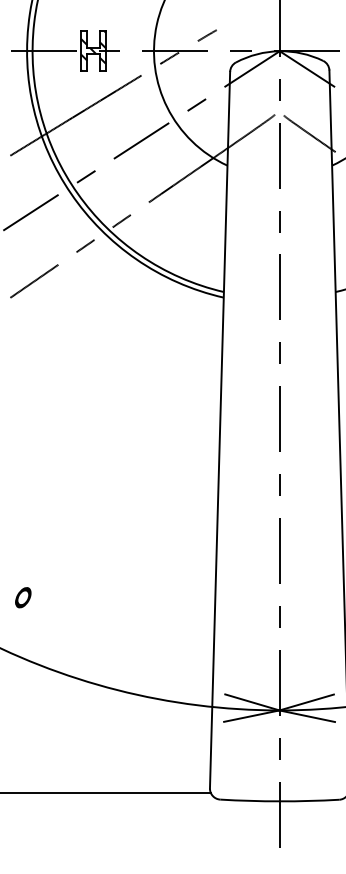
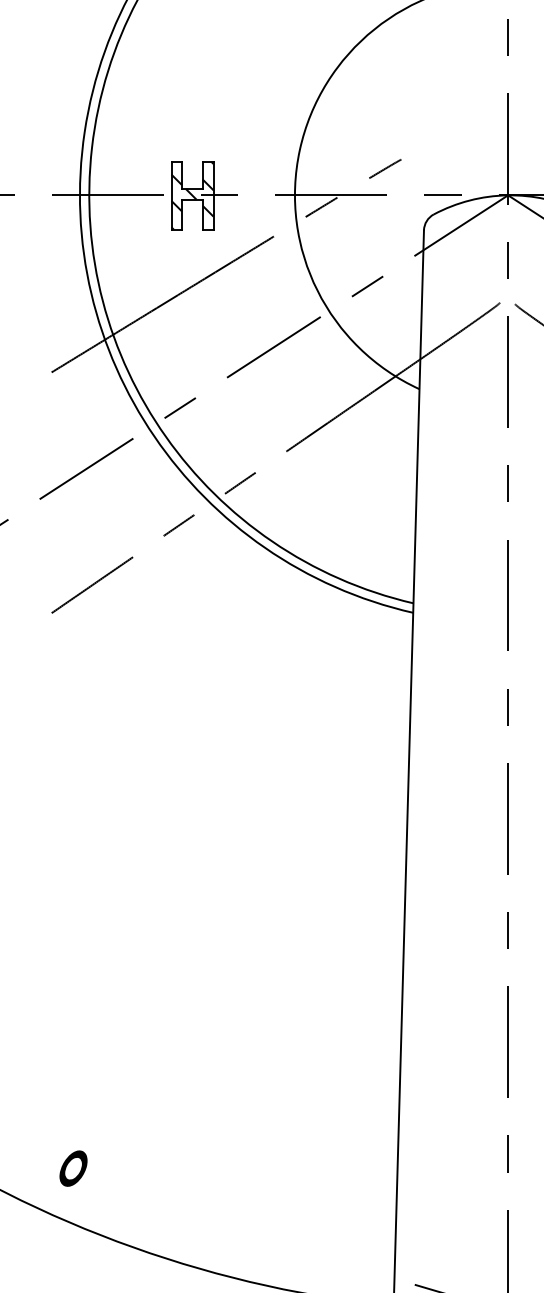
text: (23, 597) -> (73, 1168), moved

